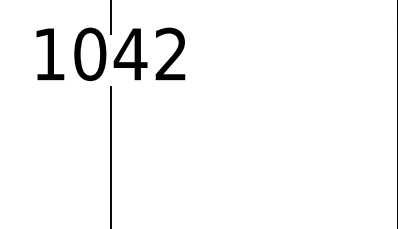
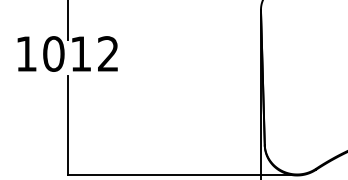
text: (129, 53) -> (80, 53), 1042 -> 1012

